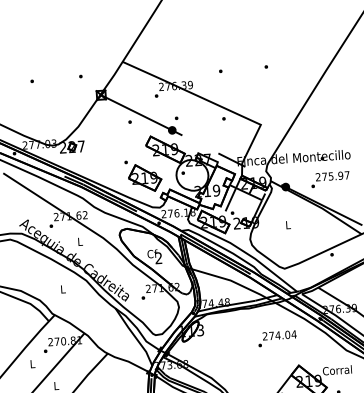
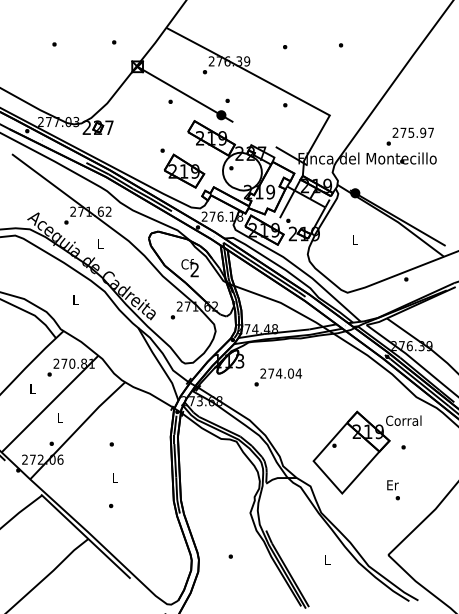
text: (329, 179) -> (409, 136), moved
text: (276, 338) -> (277, 377), moved

